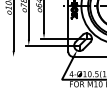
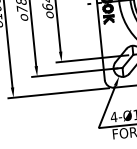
line: (40, 56) -> (58, 92), added

